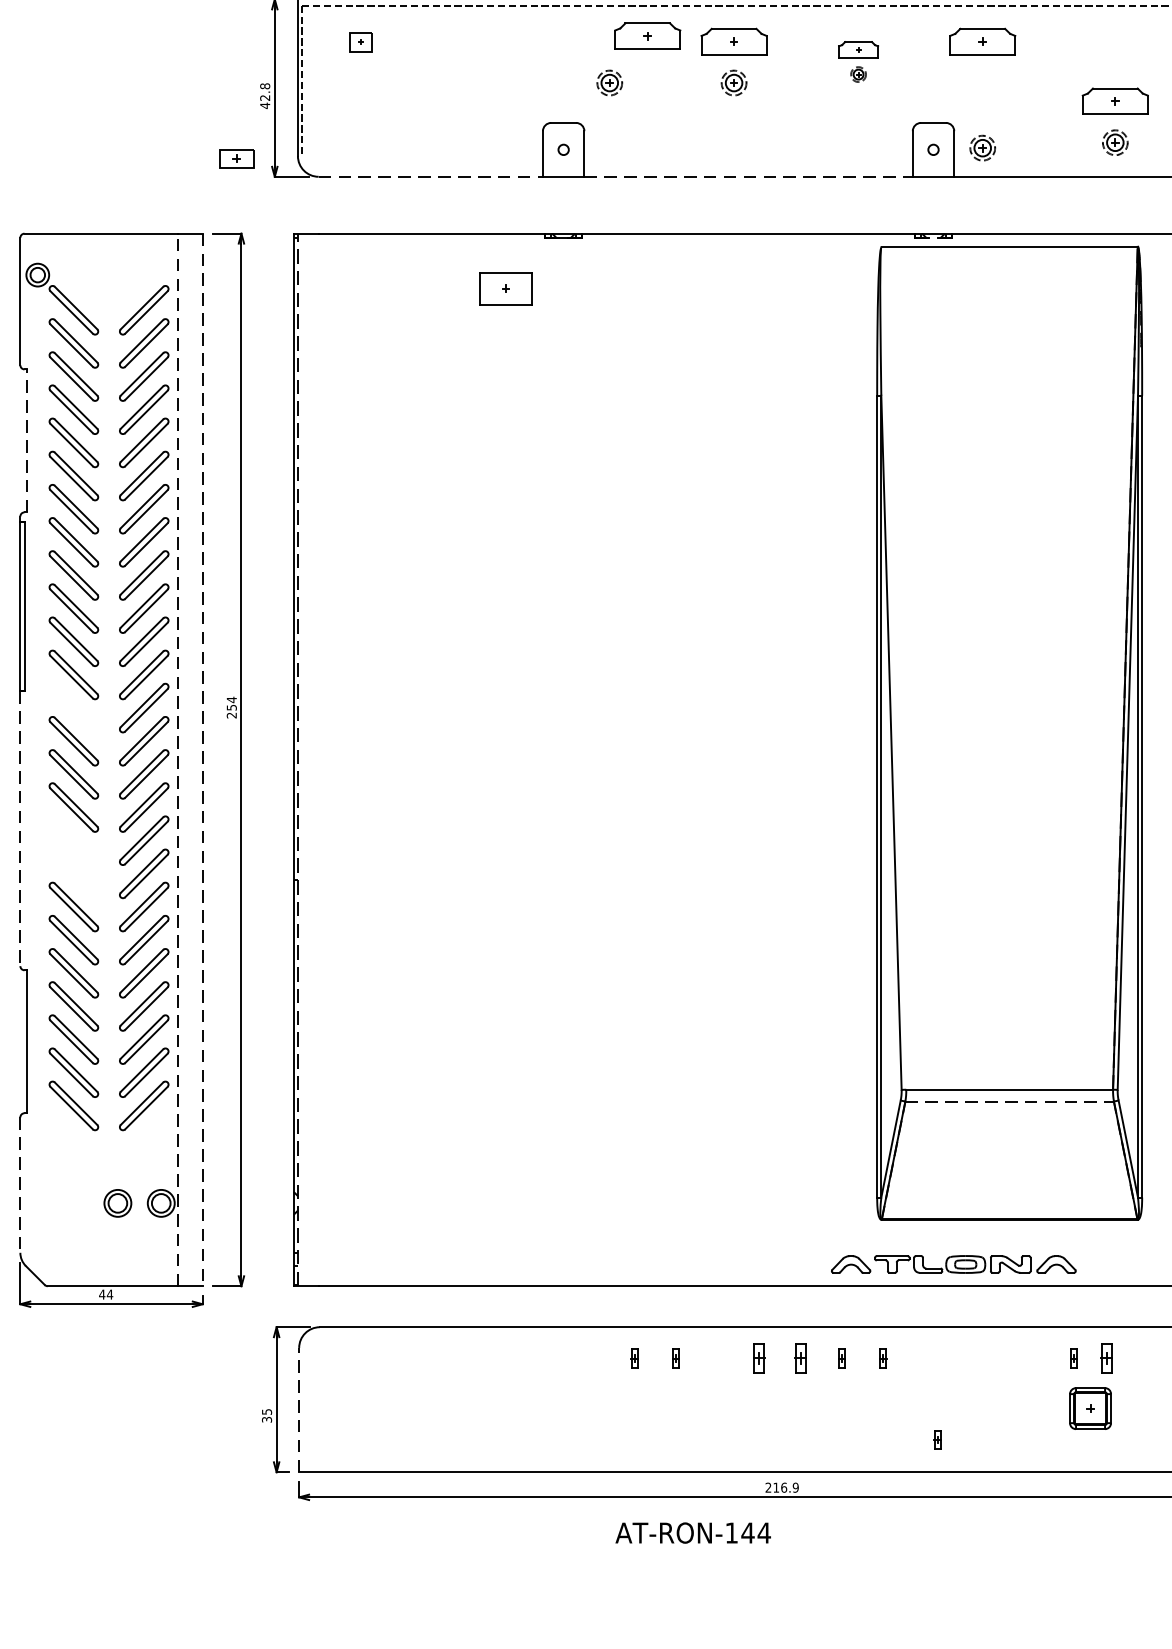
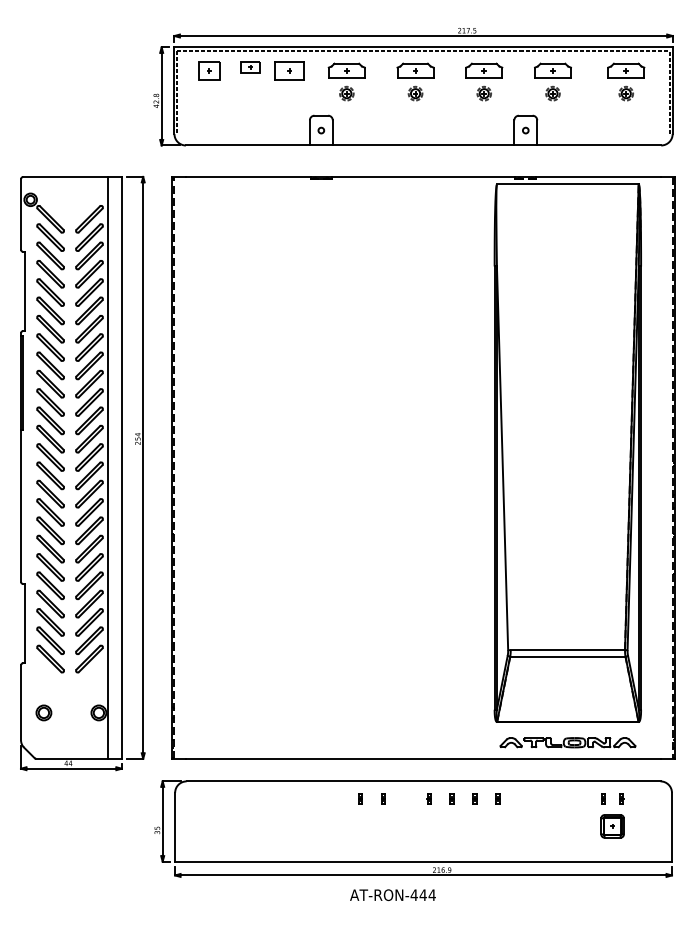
part: (647, 35) -> (346, 70), moved
part: (361, 41) -> (209, 70), size x1.67
part: (858, 61) -> (484, 81), size x1.67
part: (1115, 120) -> (626, 81), moved
part: (981, 147) -> (552, 93), moved
part: (236, 158) -> (250, 67), moved
line: (430, 176) -> (247, 145), dashed -> solid
line: (748, 176) -> (423, 145), dashed -> solid
part: (506, 287) -> (289, 70), moved
line: (26, 440) -> (24, 291), dashed -> solid
part: (73, 706) -> (50, 438), added
line: (178, 759) -> (108, 467), dashed -> solid
line: (202, 759) -> (121, 467), dashed -> solid
line: (21, 828) -> (21, 505), dashed -> solid
part: (73, 857) -> (50, 521), added
line: (1008, 1101) -> (567, 656), dashed -> solid
line: (21, 1186) -> (21, 703), dashed -> solid
part: (117, 1202) -> (43, 712), moved
part: (952, 1264) -> (567, 742), moved
part: (757, 1358) -> (428, 798), size x0.62
part: (799, 1358) -> (451, 798), size x0.62
part: (1106, 1358) -> (621, 798), size x0.62
line: (299, 1408) -> (175, 826), dashed -> solid
part: (936, 1439) -> (527, 843), removed
text: (730, 1531) -> (413, 894), AT-RON-144 -> AT-RON-444

